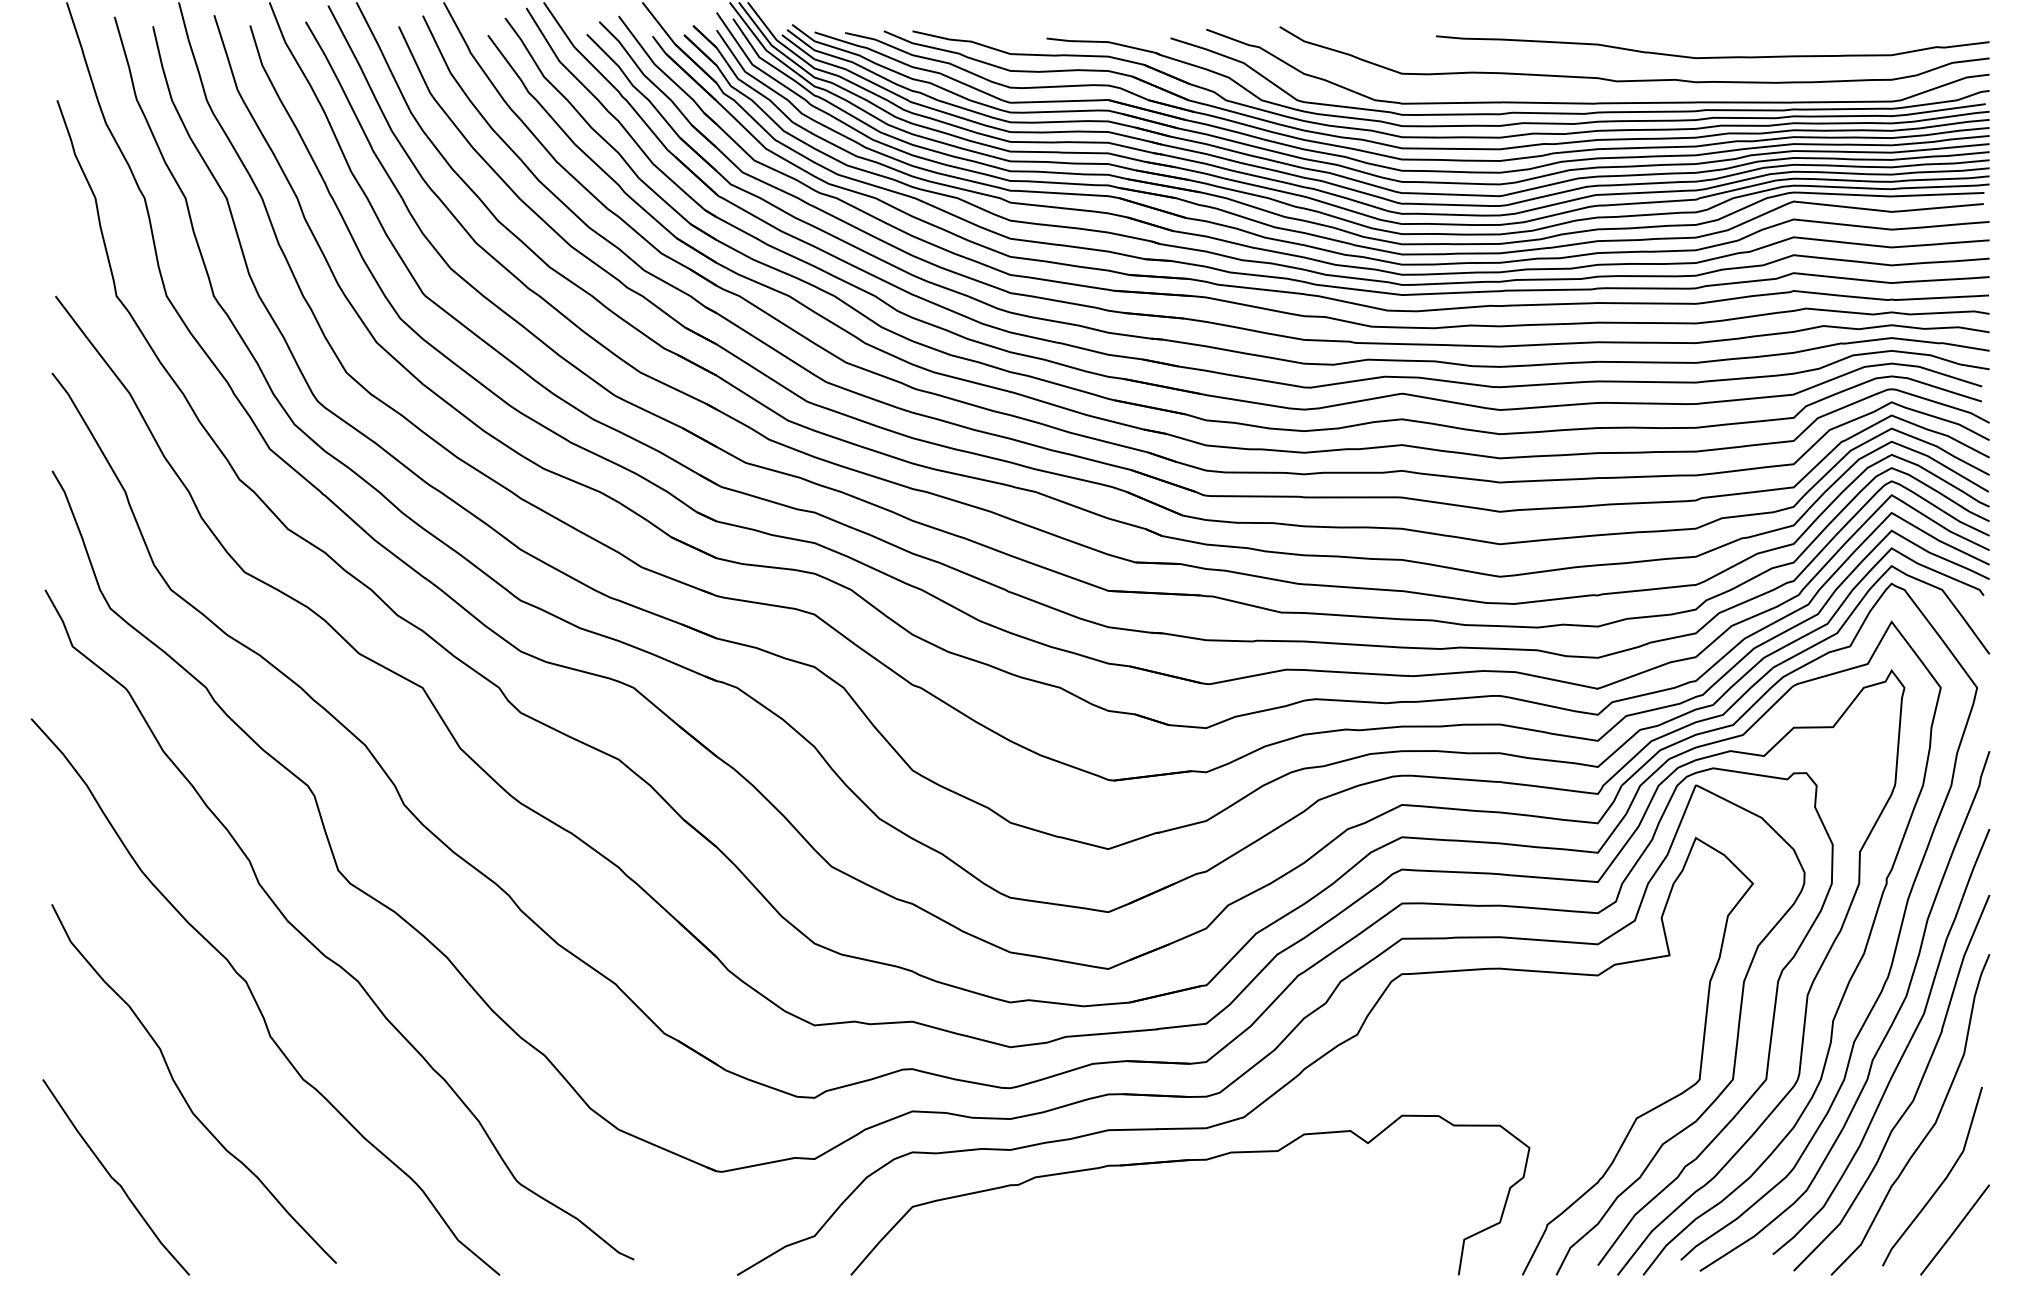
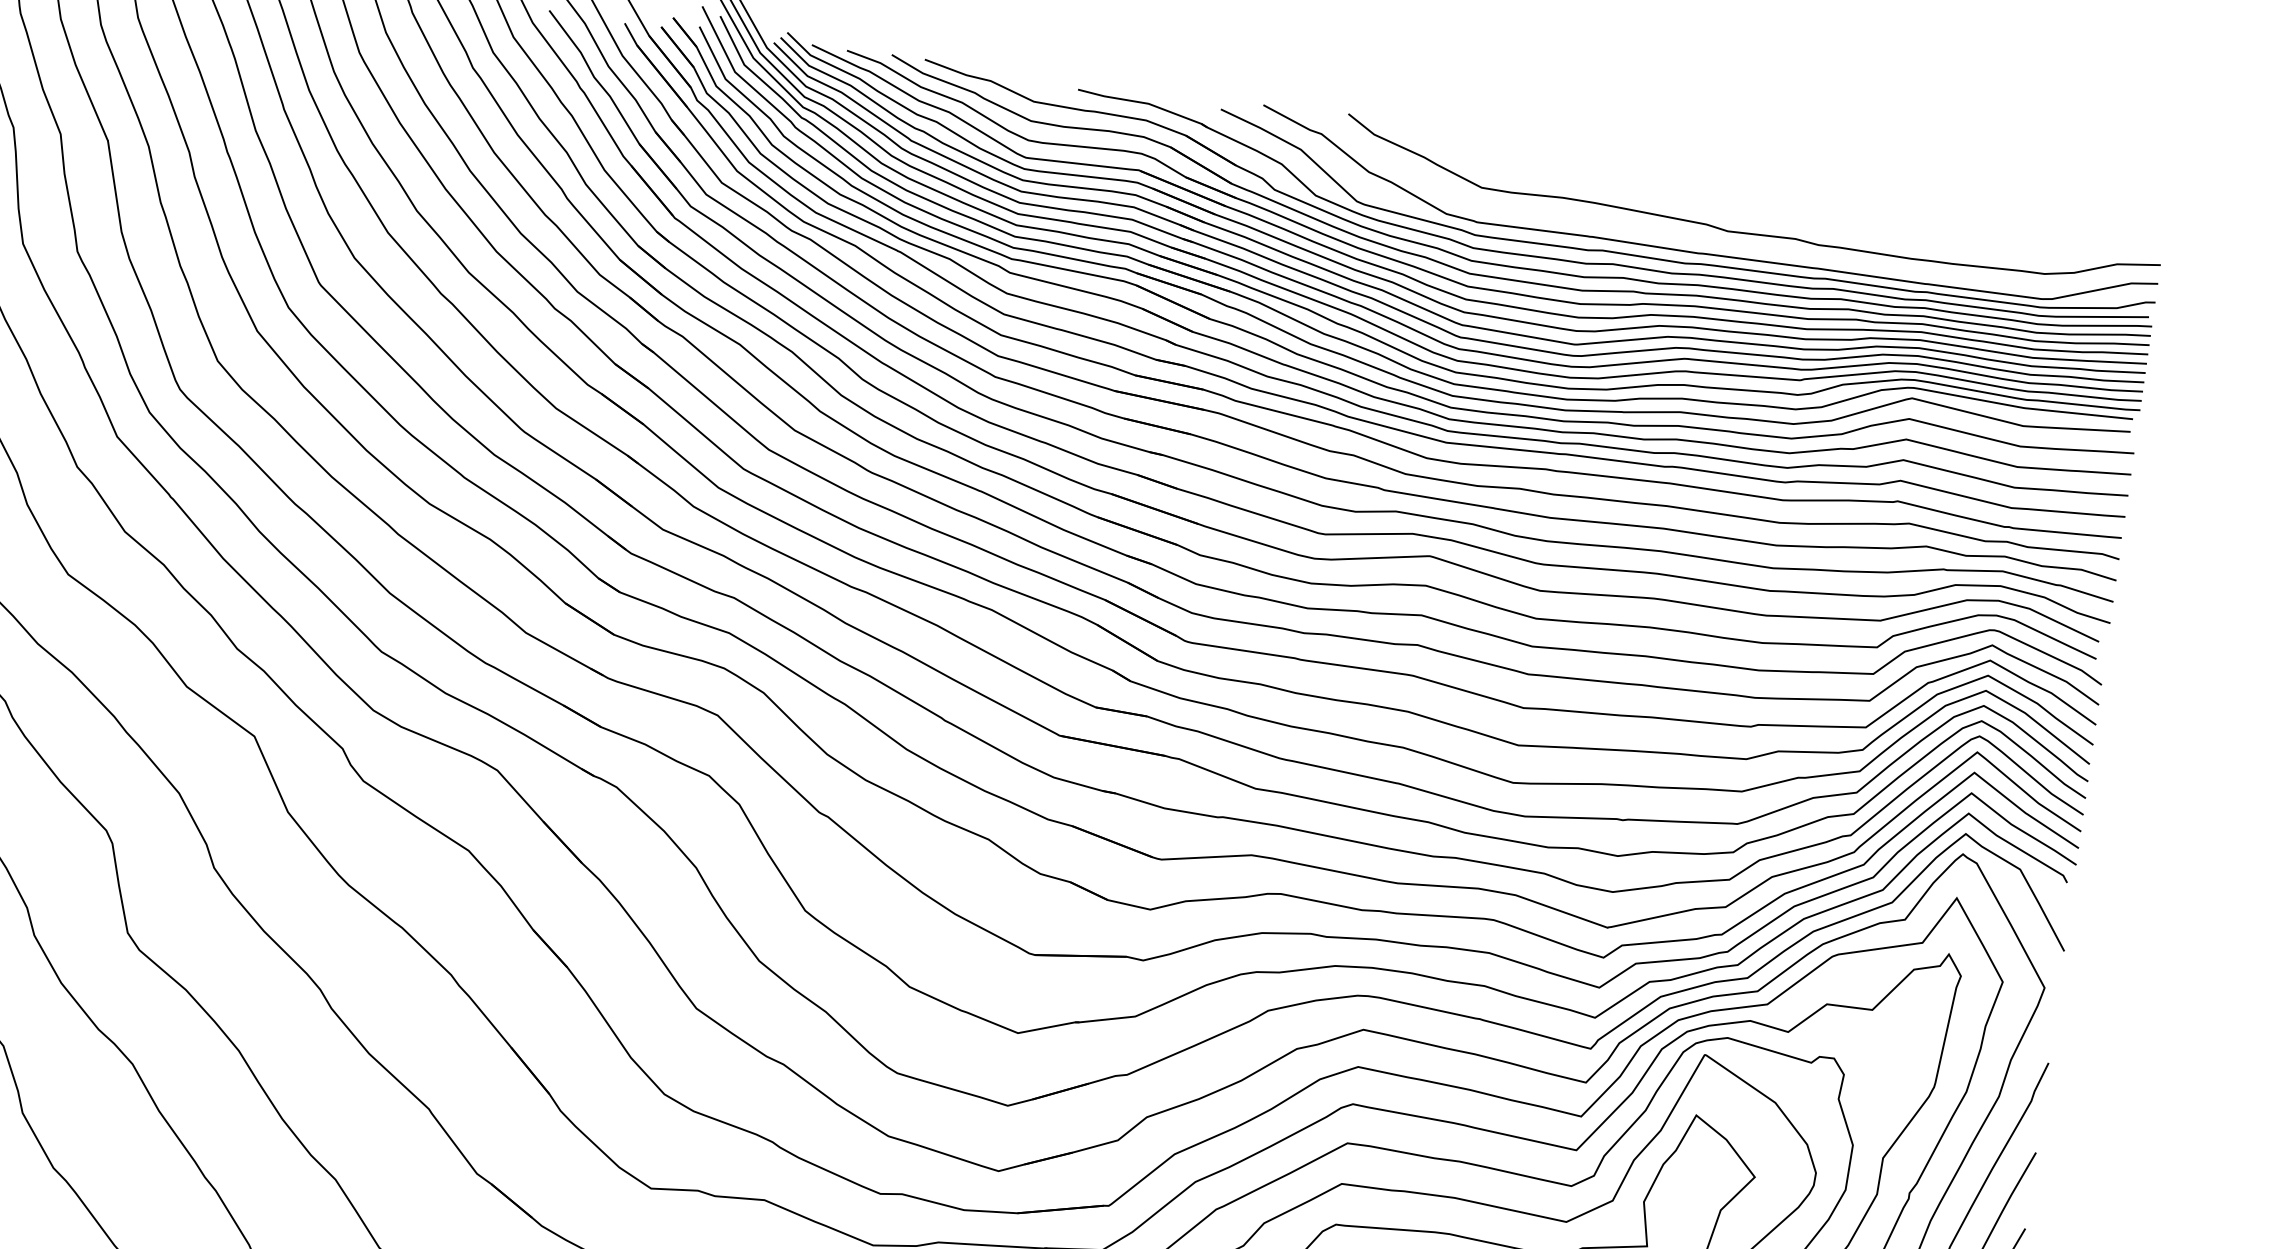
curve: (1712, 56) -> (1842, 218), removed

